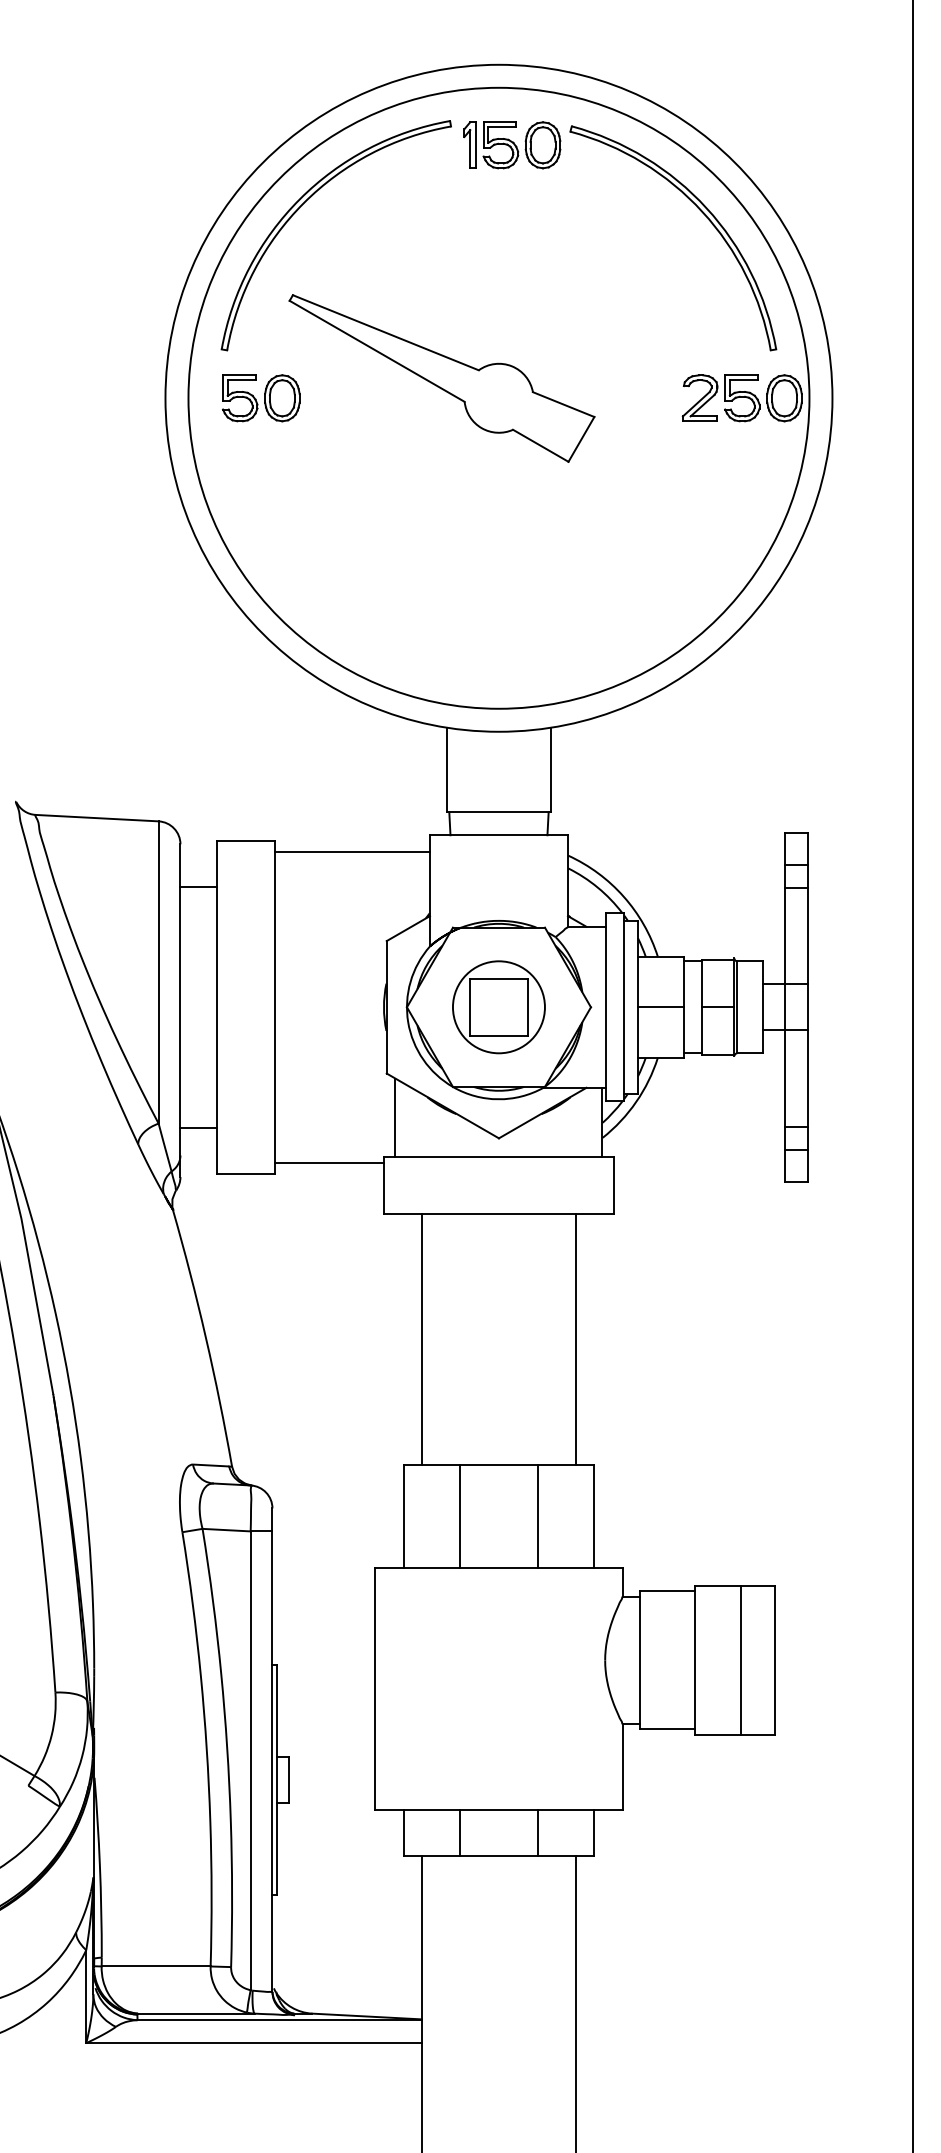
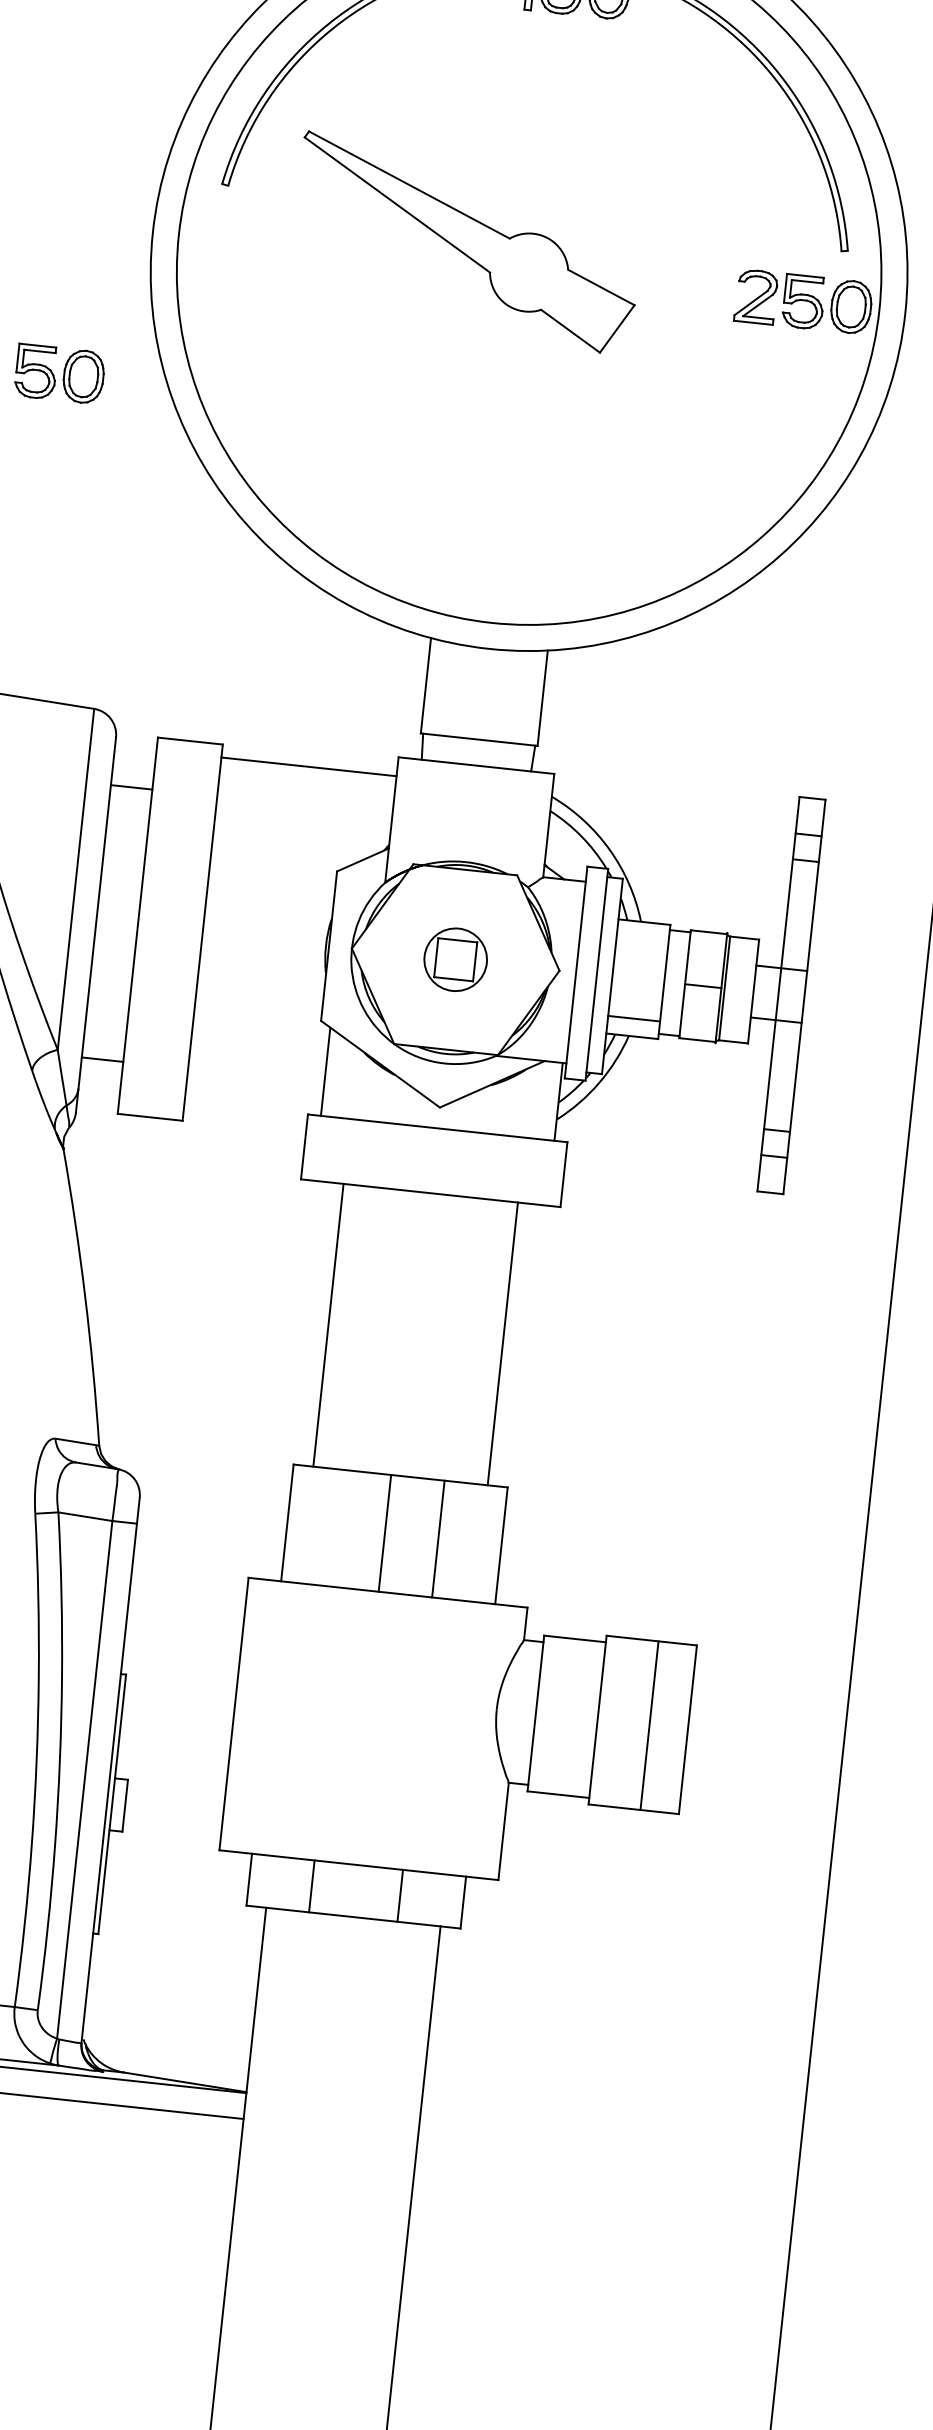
part: (261, 398) -> (60, 374), moved
part: (498, 1007) -> (455, 959), size x0.6
line: (660, 1007) -> (633, 1018), moved
line: (328, 1162) -> (244, 1114), removed
line: (459, 1516) -> (384, 1533), moved

